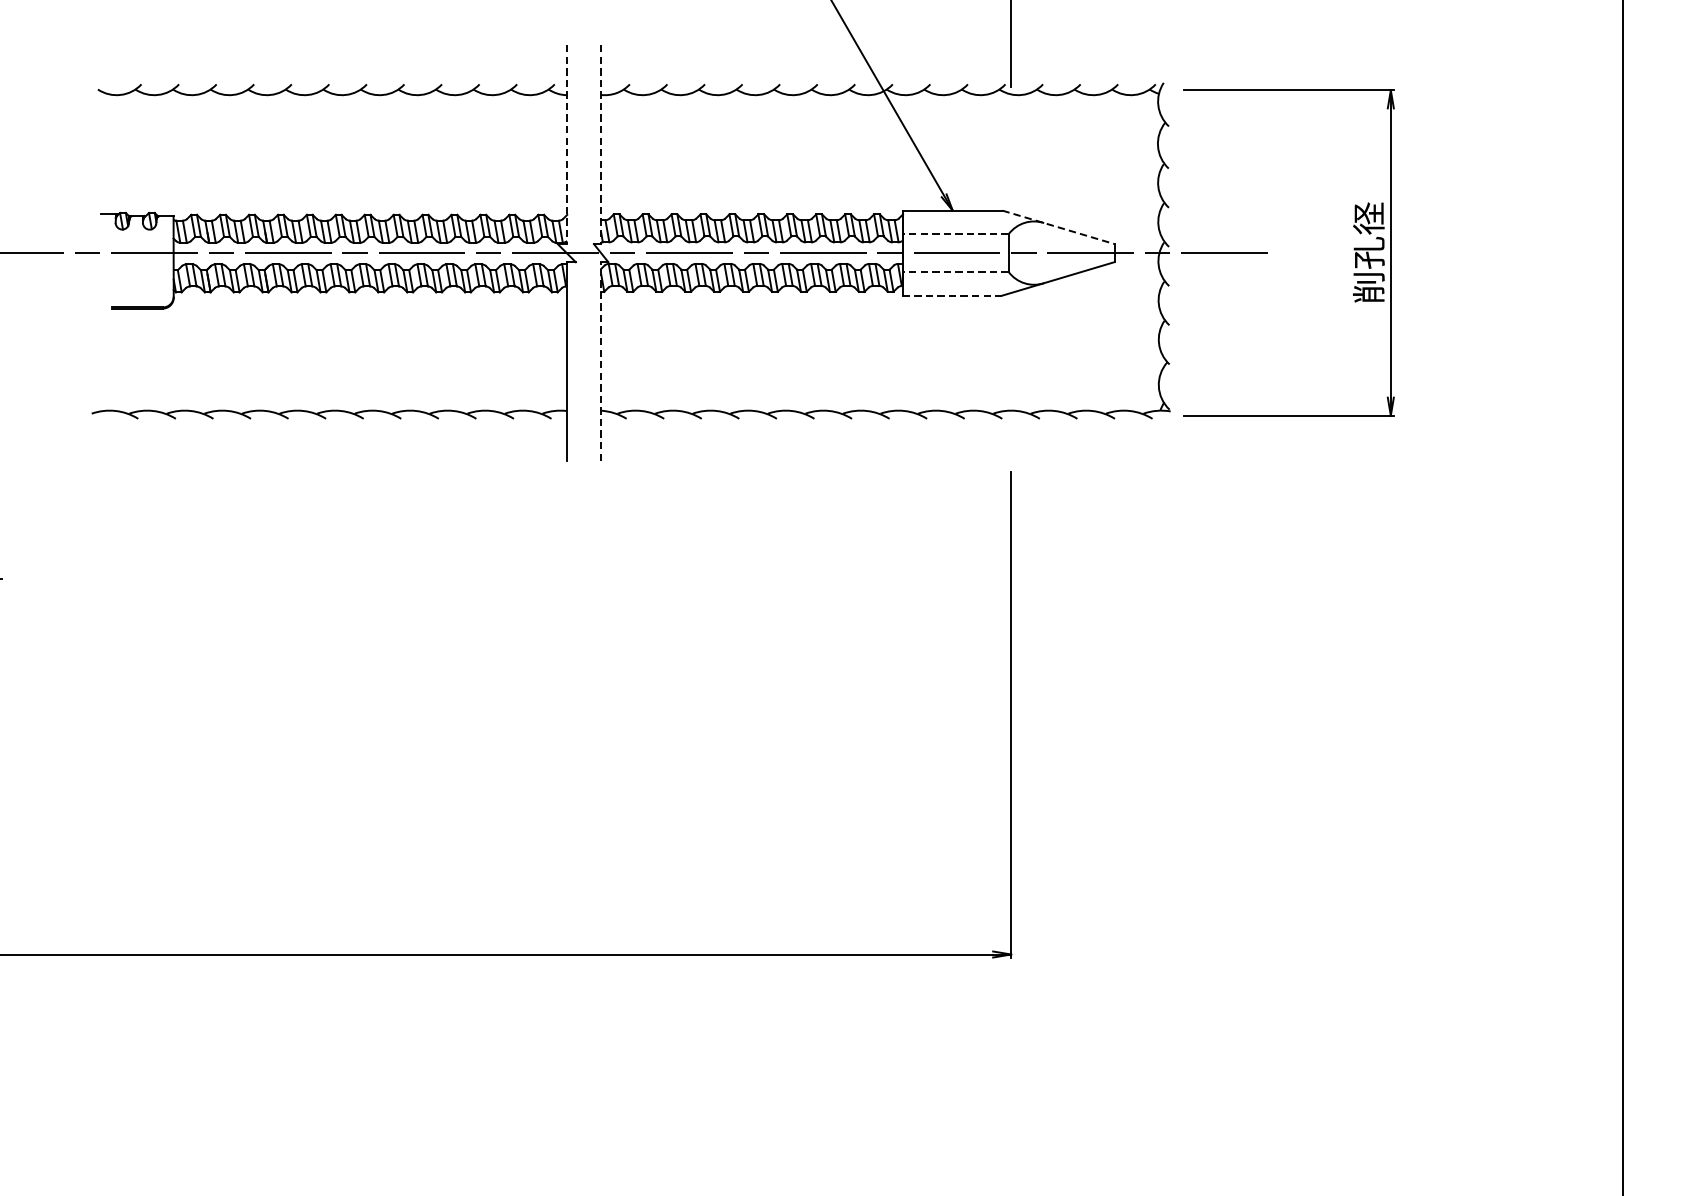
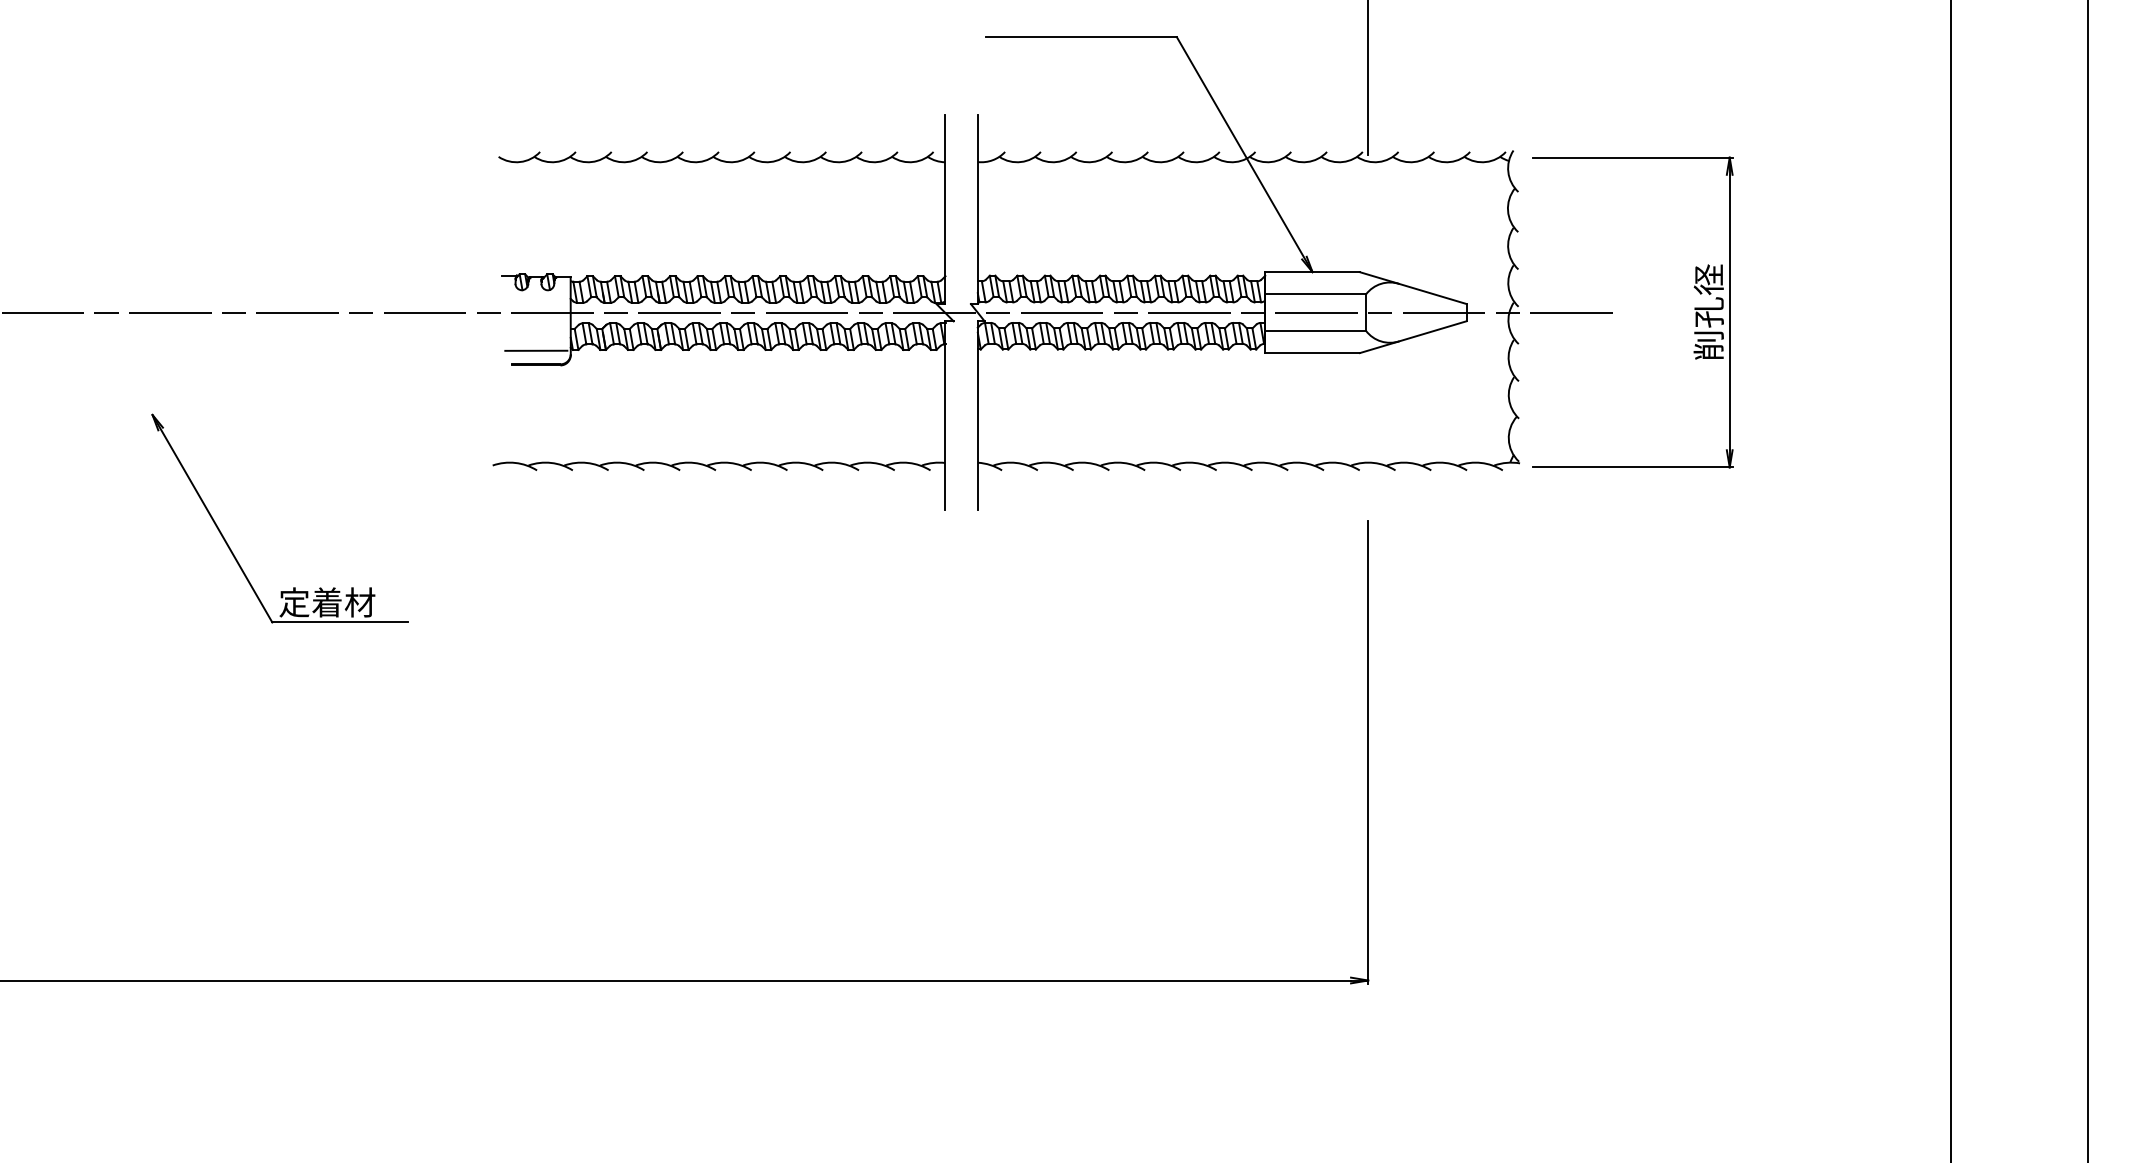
line: (567, 144) -> (945, 209), dashed -> solid
line: (600, 144) -> (977, 209), dashed -> solid
line: (1058, 227) -> (1413, 288), dashed -> solid
line: (955, 234) -> (1315, 294), dashed -> solid
line: (955, 271) -> (1315, 330), dashed -> solid
line: (137, 292) -> (536, 350), added
line: (952, 296) -> (1312, 353), dashed -> solid
line: (600, 361) -> (977, 415), dashed -> solid

